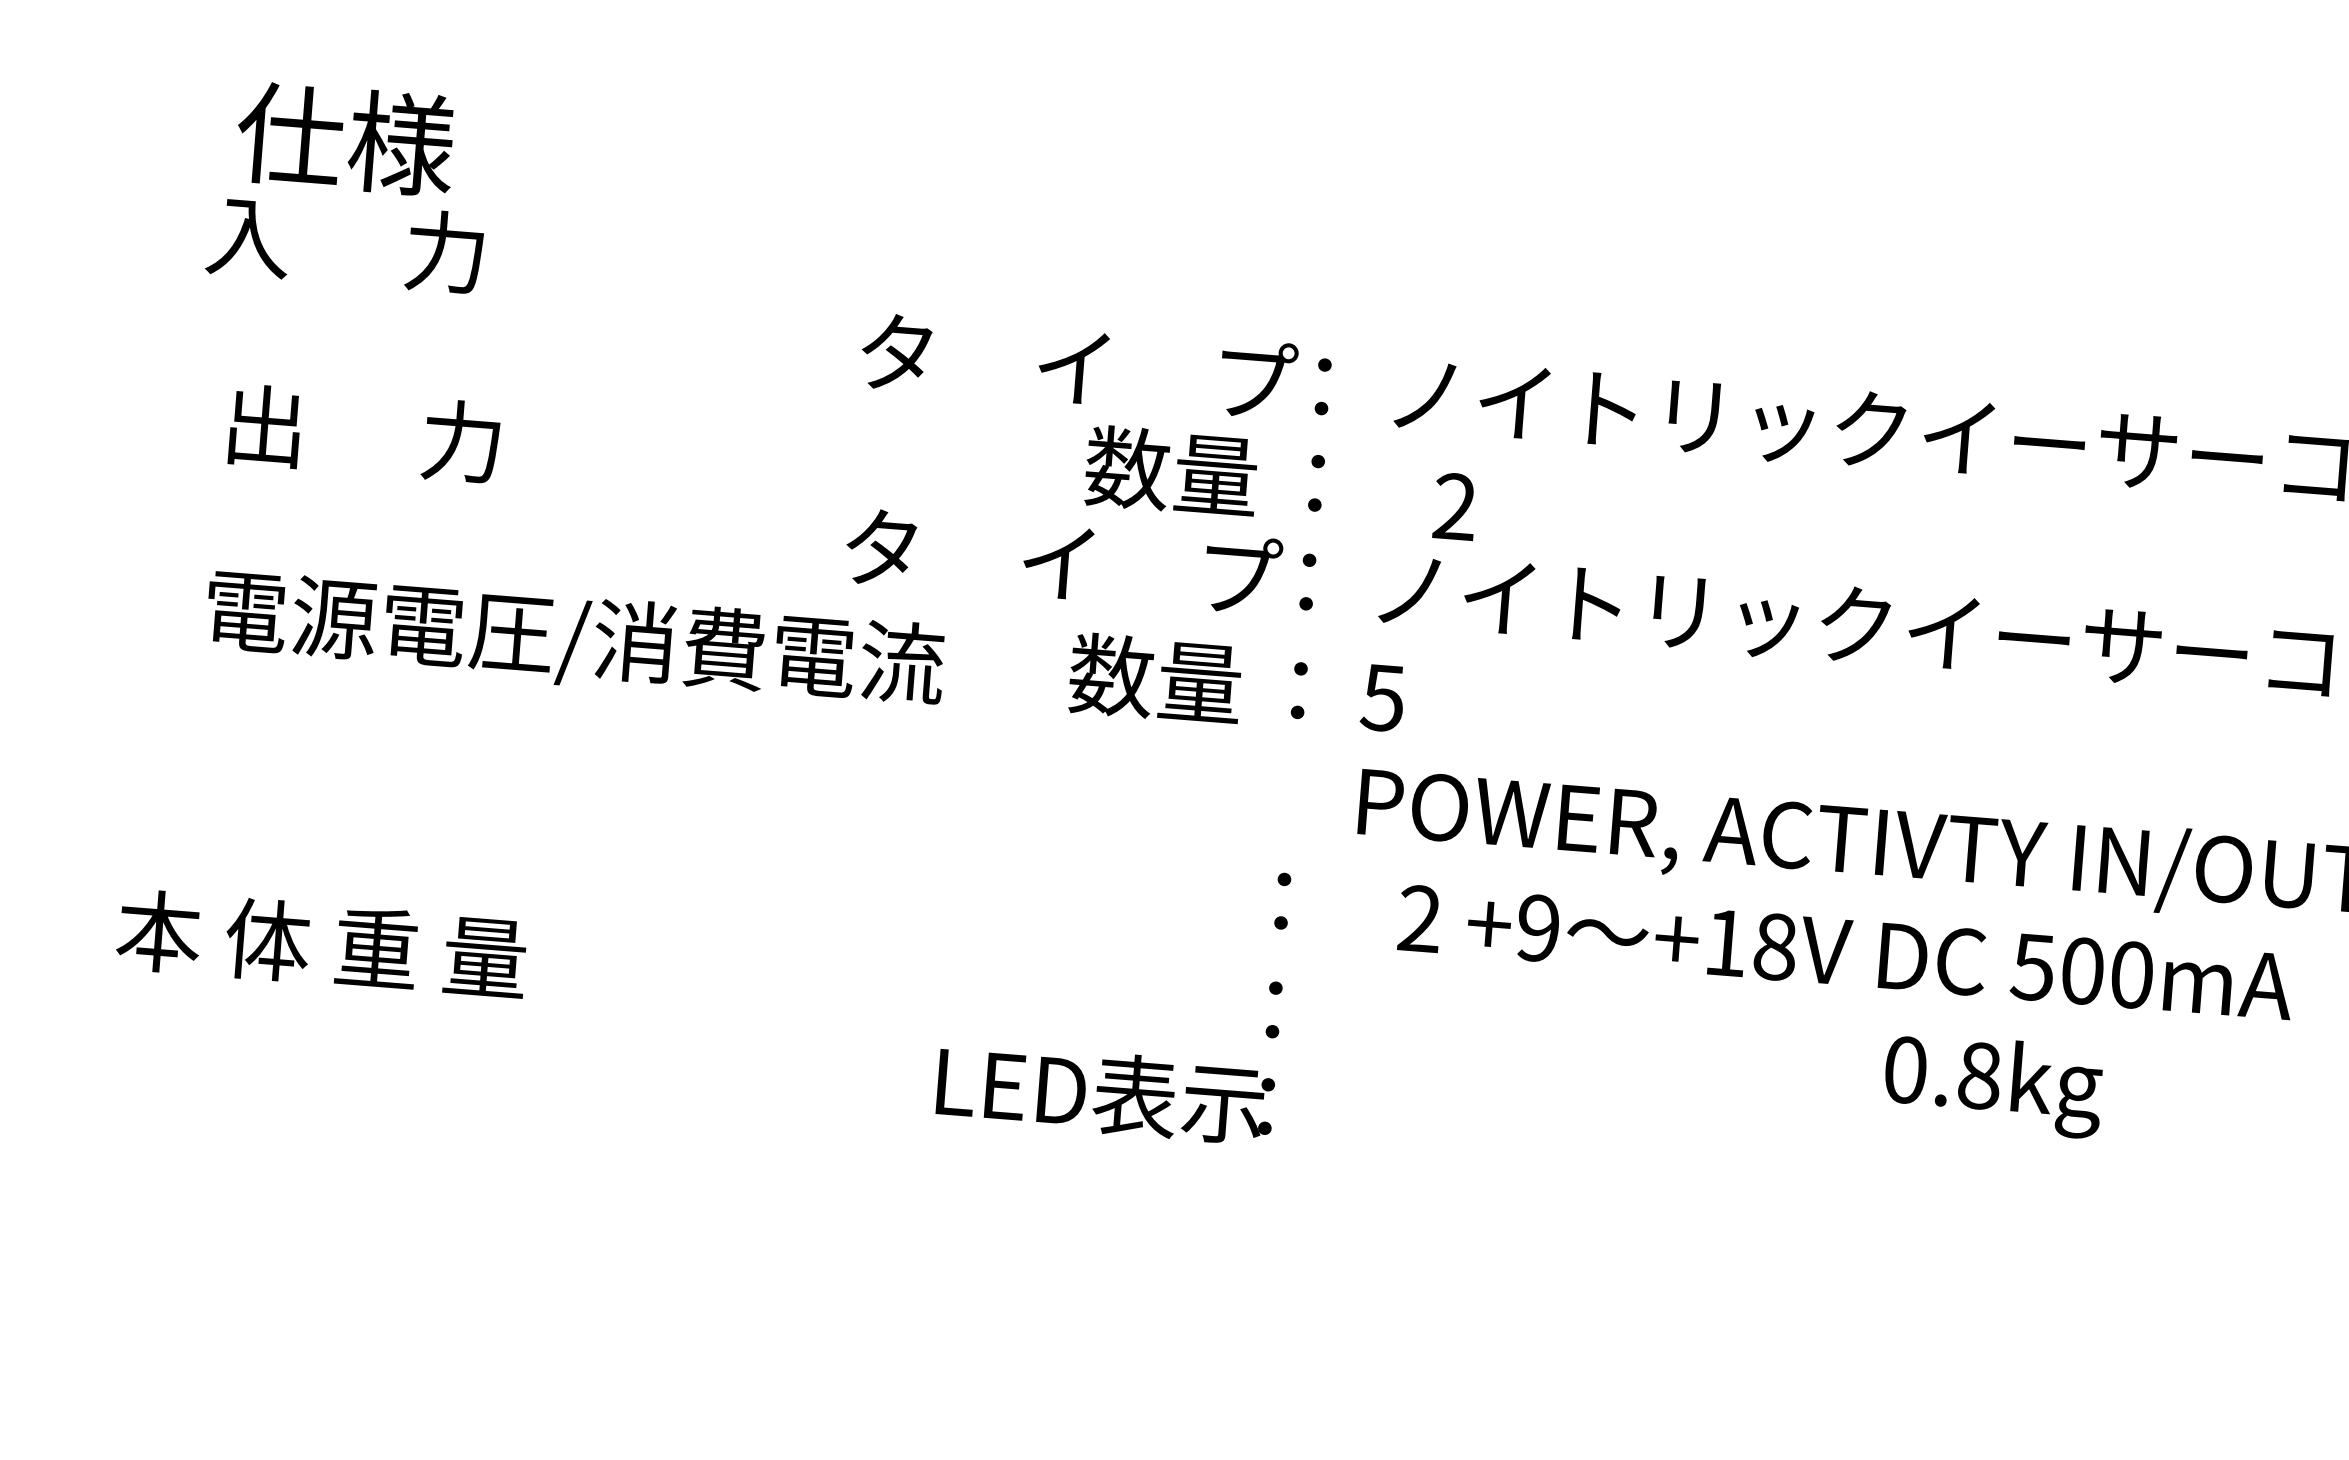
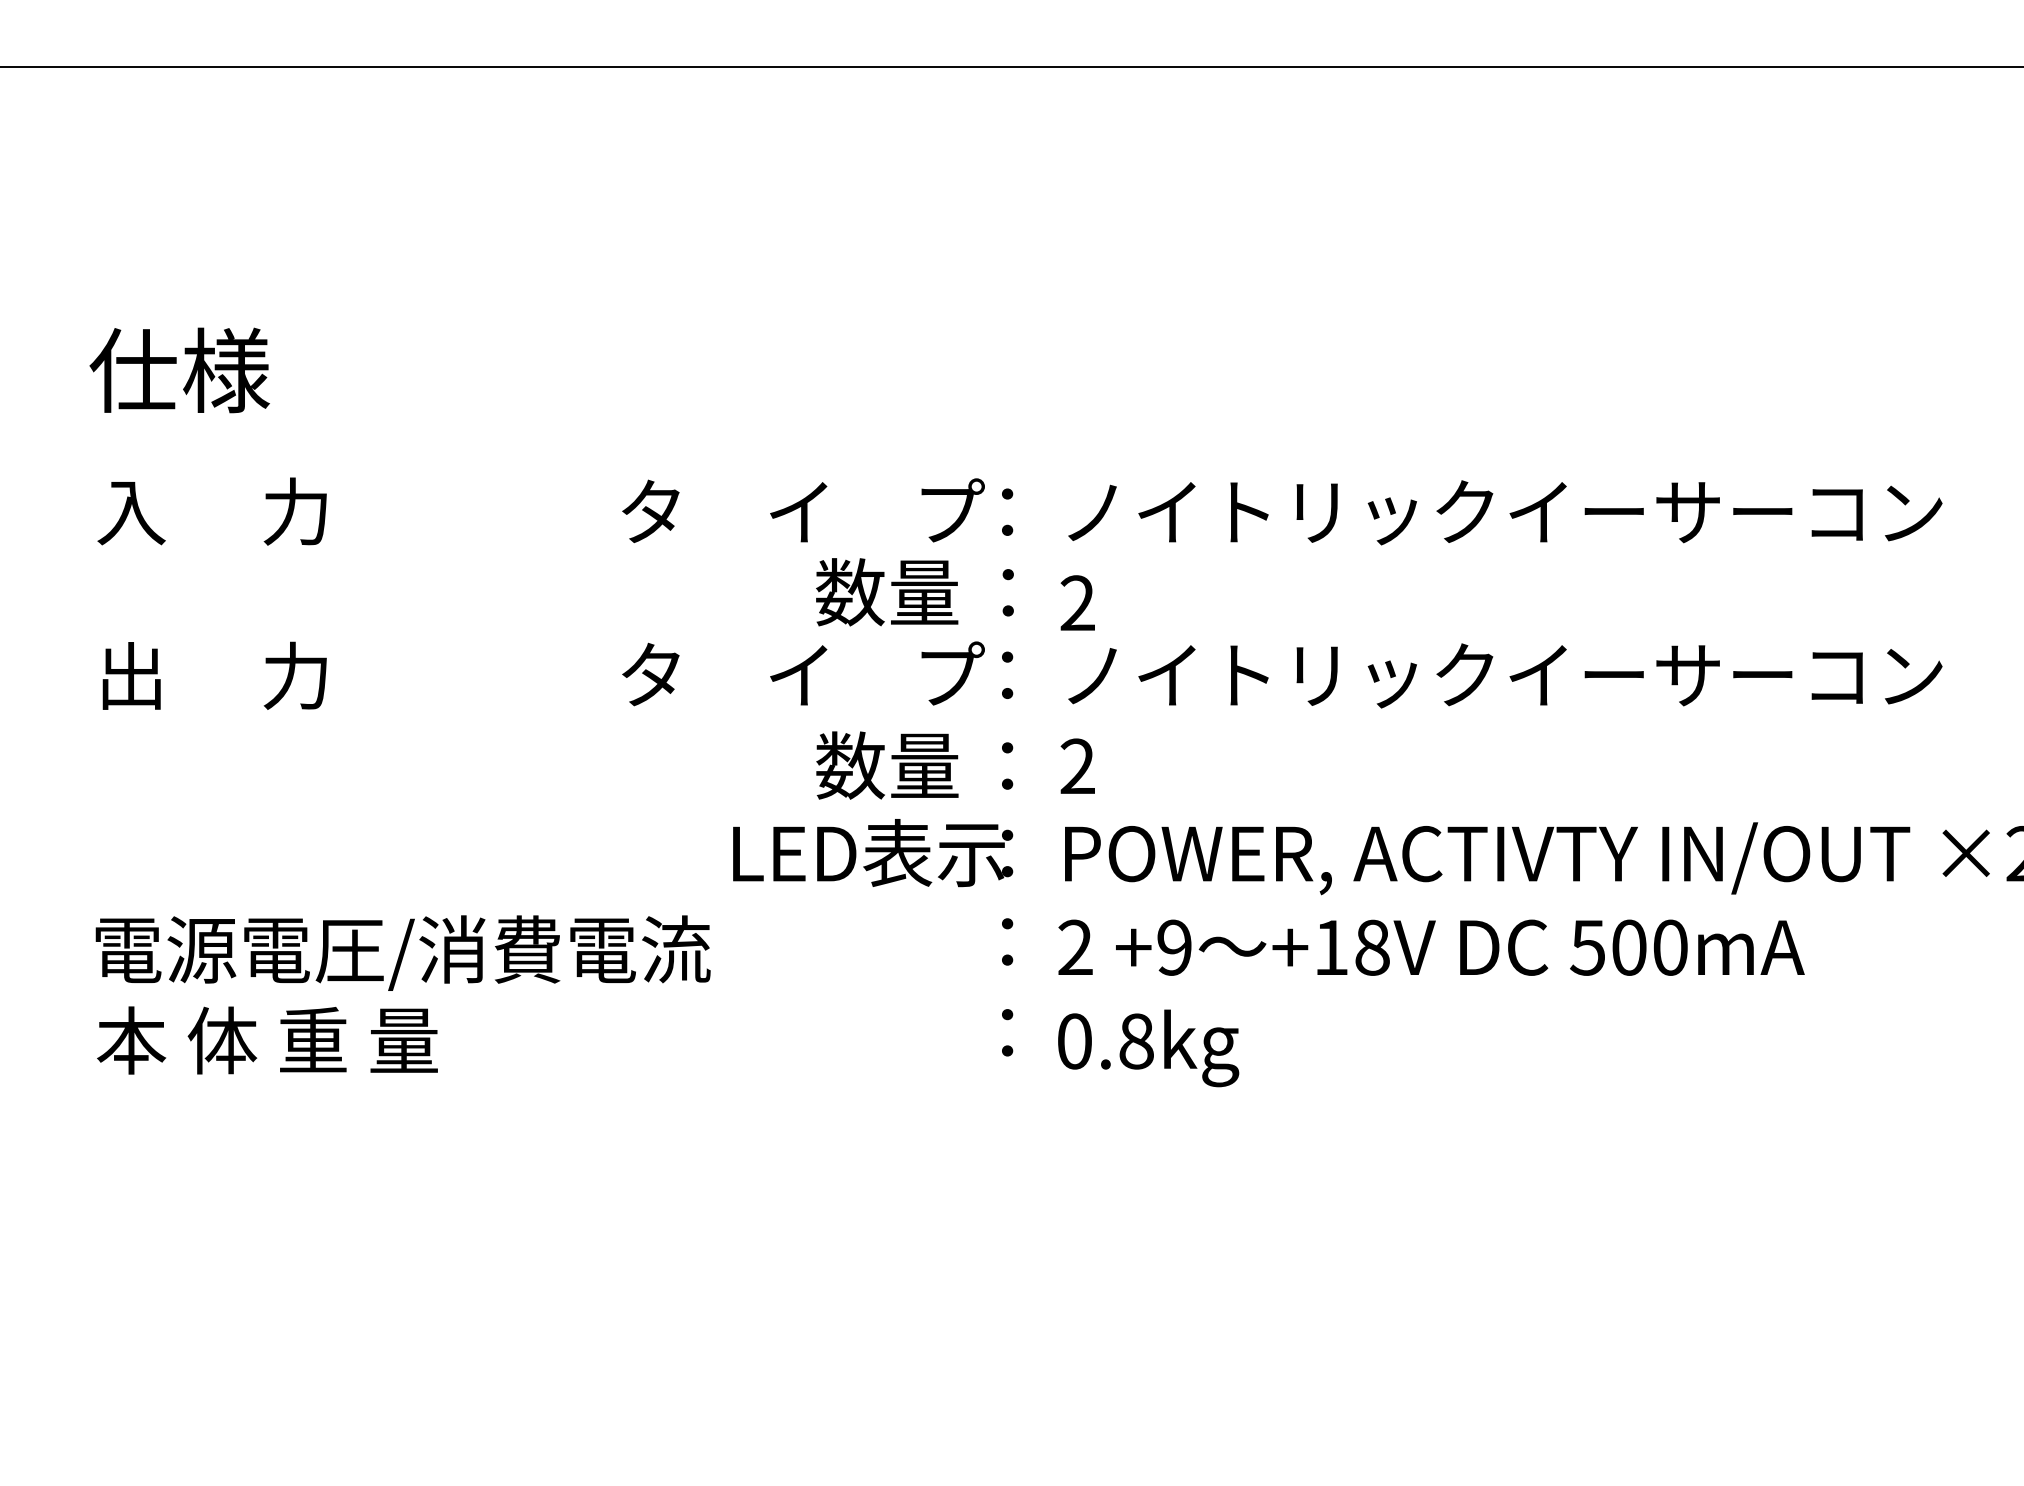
text: (344, 243) -> (211, 511), moved
text: (364, 433) -> (214, 675), moved
text: (1454, 505) -> (1077, 602), moved
text: (574, 640) -> (402, 952), moved
text: (1381, 697) -> (1076, 766), 5 -> 2
text: (321, 944) -> (267, 1040), moved
text: (1845, 952) -> (1431, 947), moved
text: (1993, 1085) -> (1148, 1048), moved
text: (1106, 1093) -> (873, 853), moved

